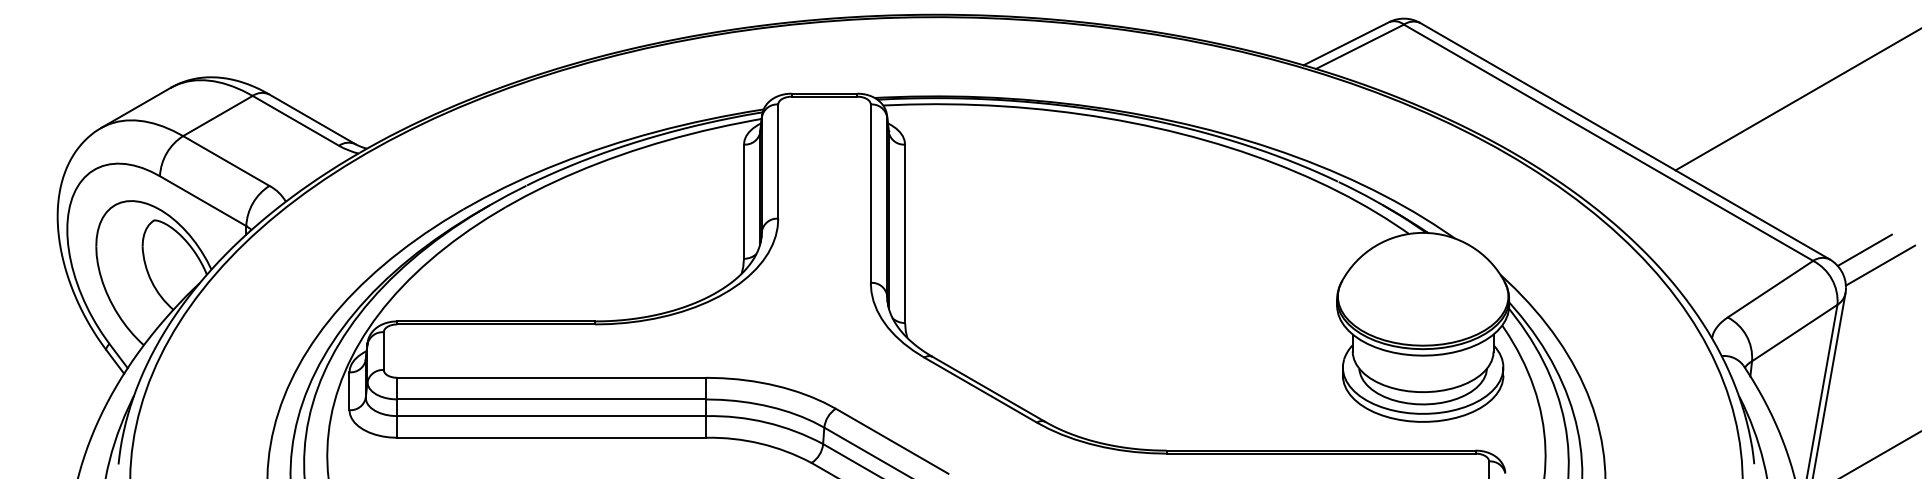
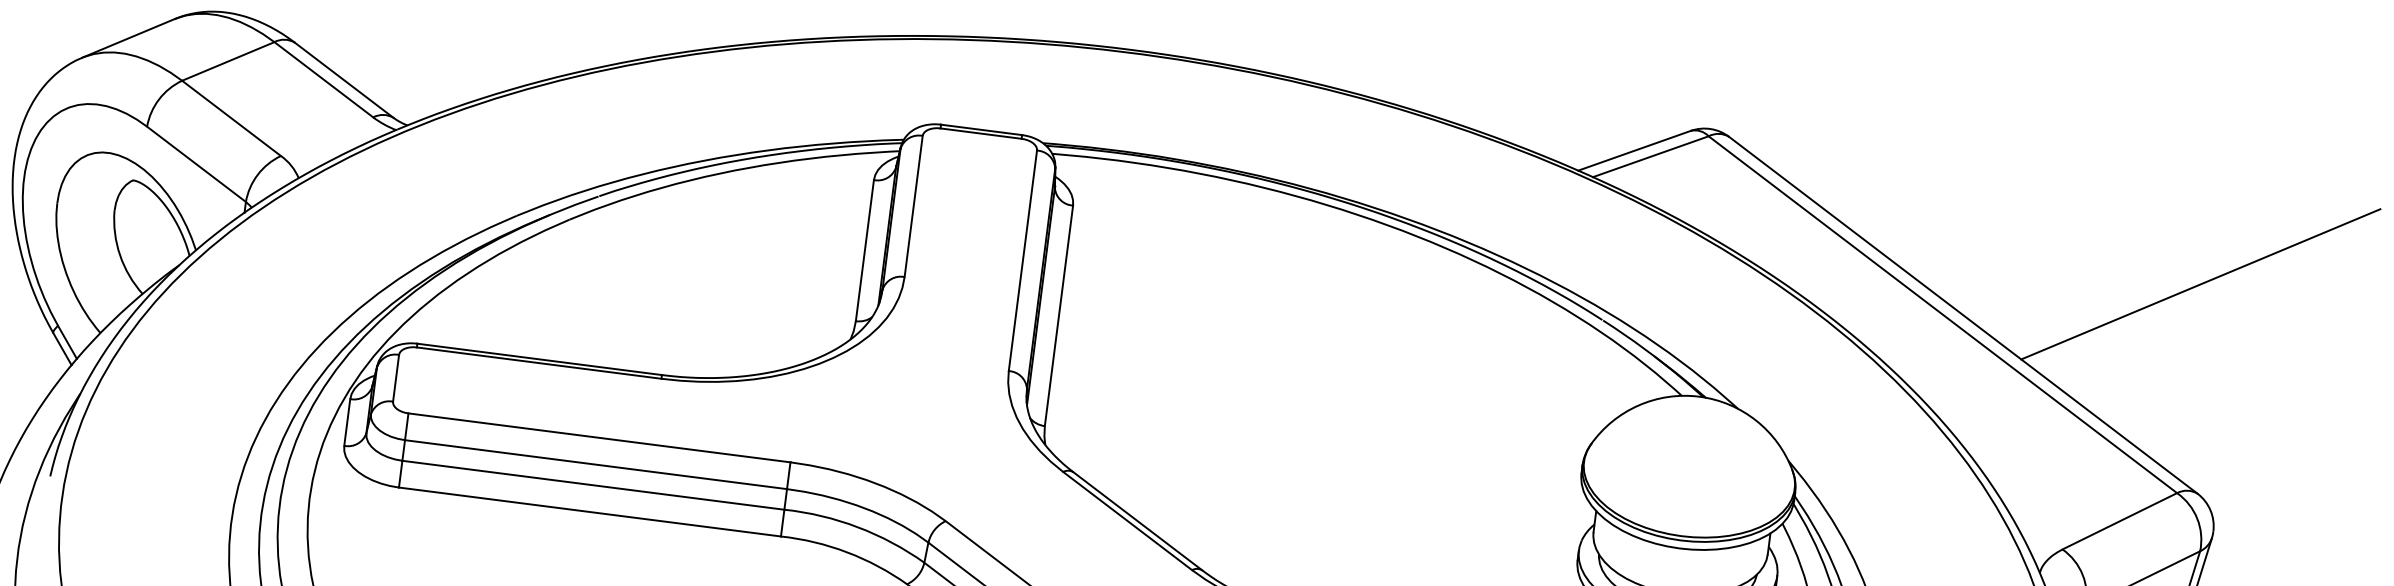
line: (1864, 249) -> (2242, 487), removed
line: (1880, 265) -> (2259, 509), removed

